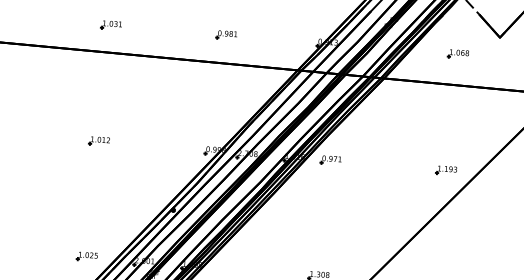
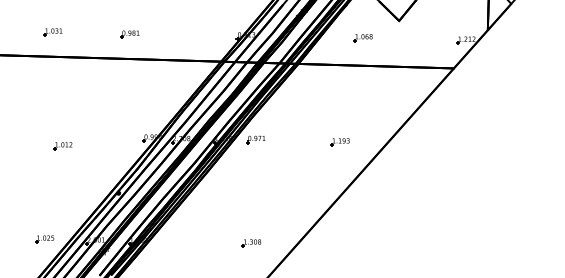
part: (226, 35) -> (129, 34), moved
part: (98, 141) -> (62, 146), moved
part: (445, 170) -> (339, 142), moved

